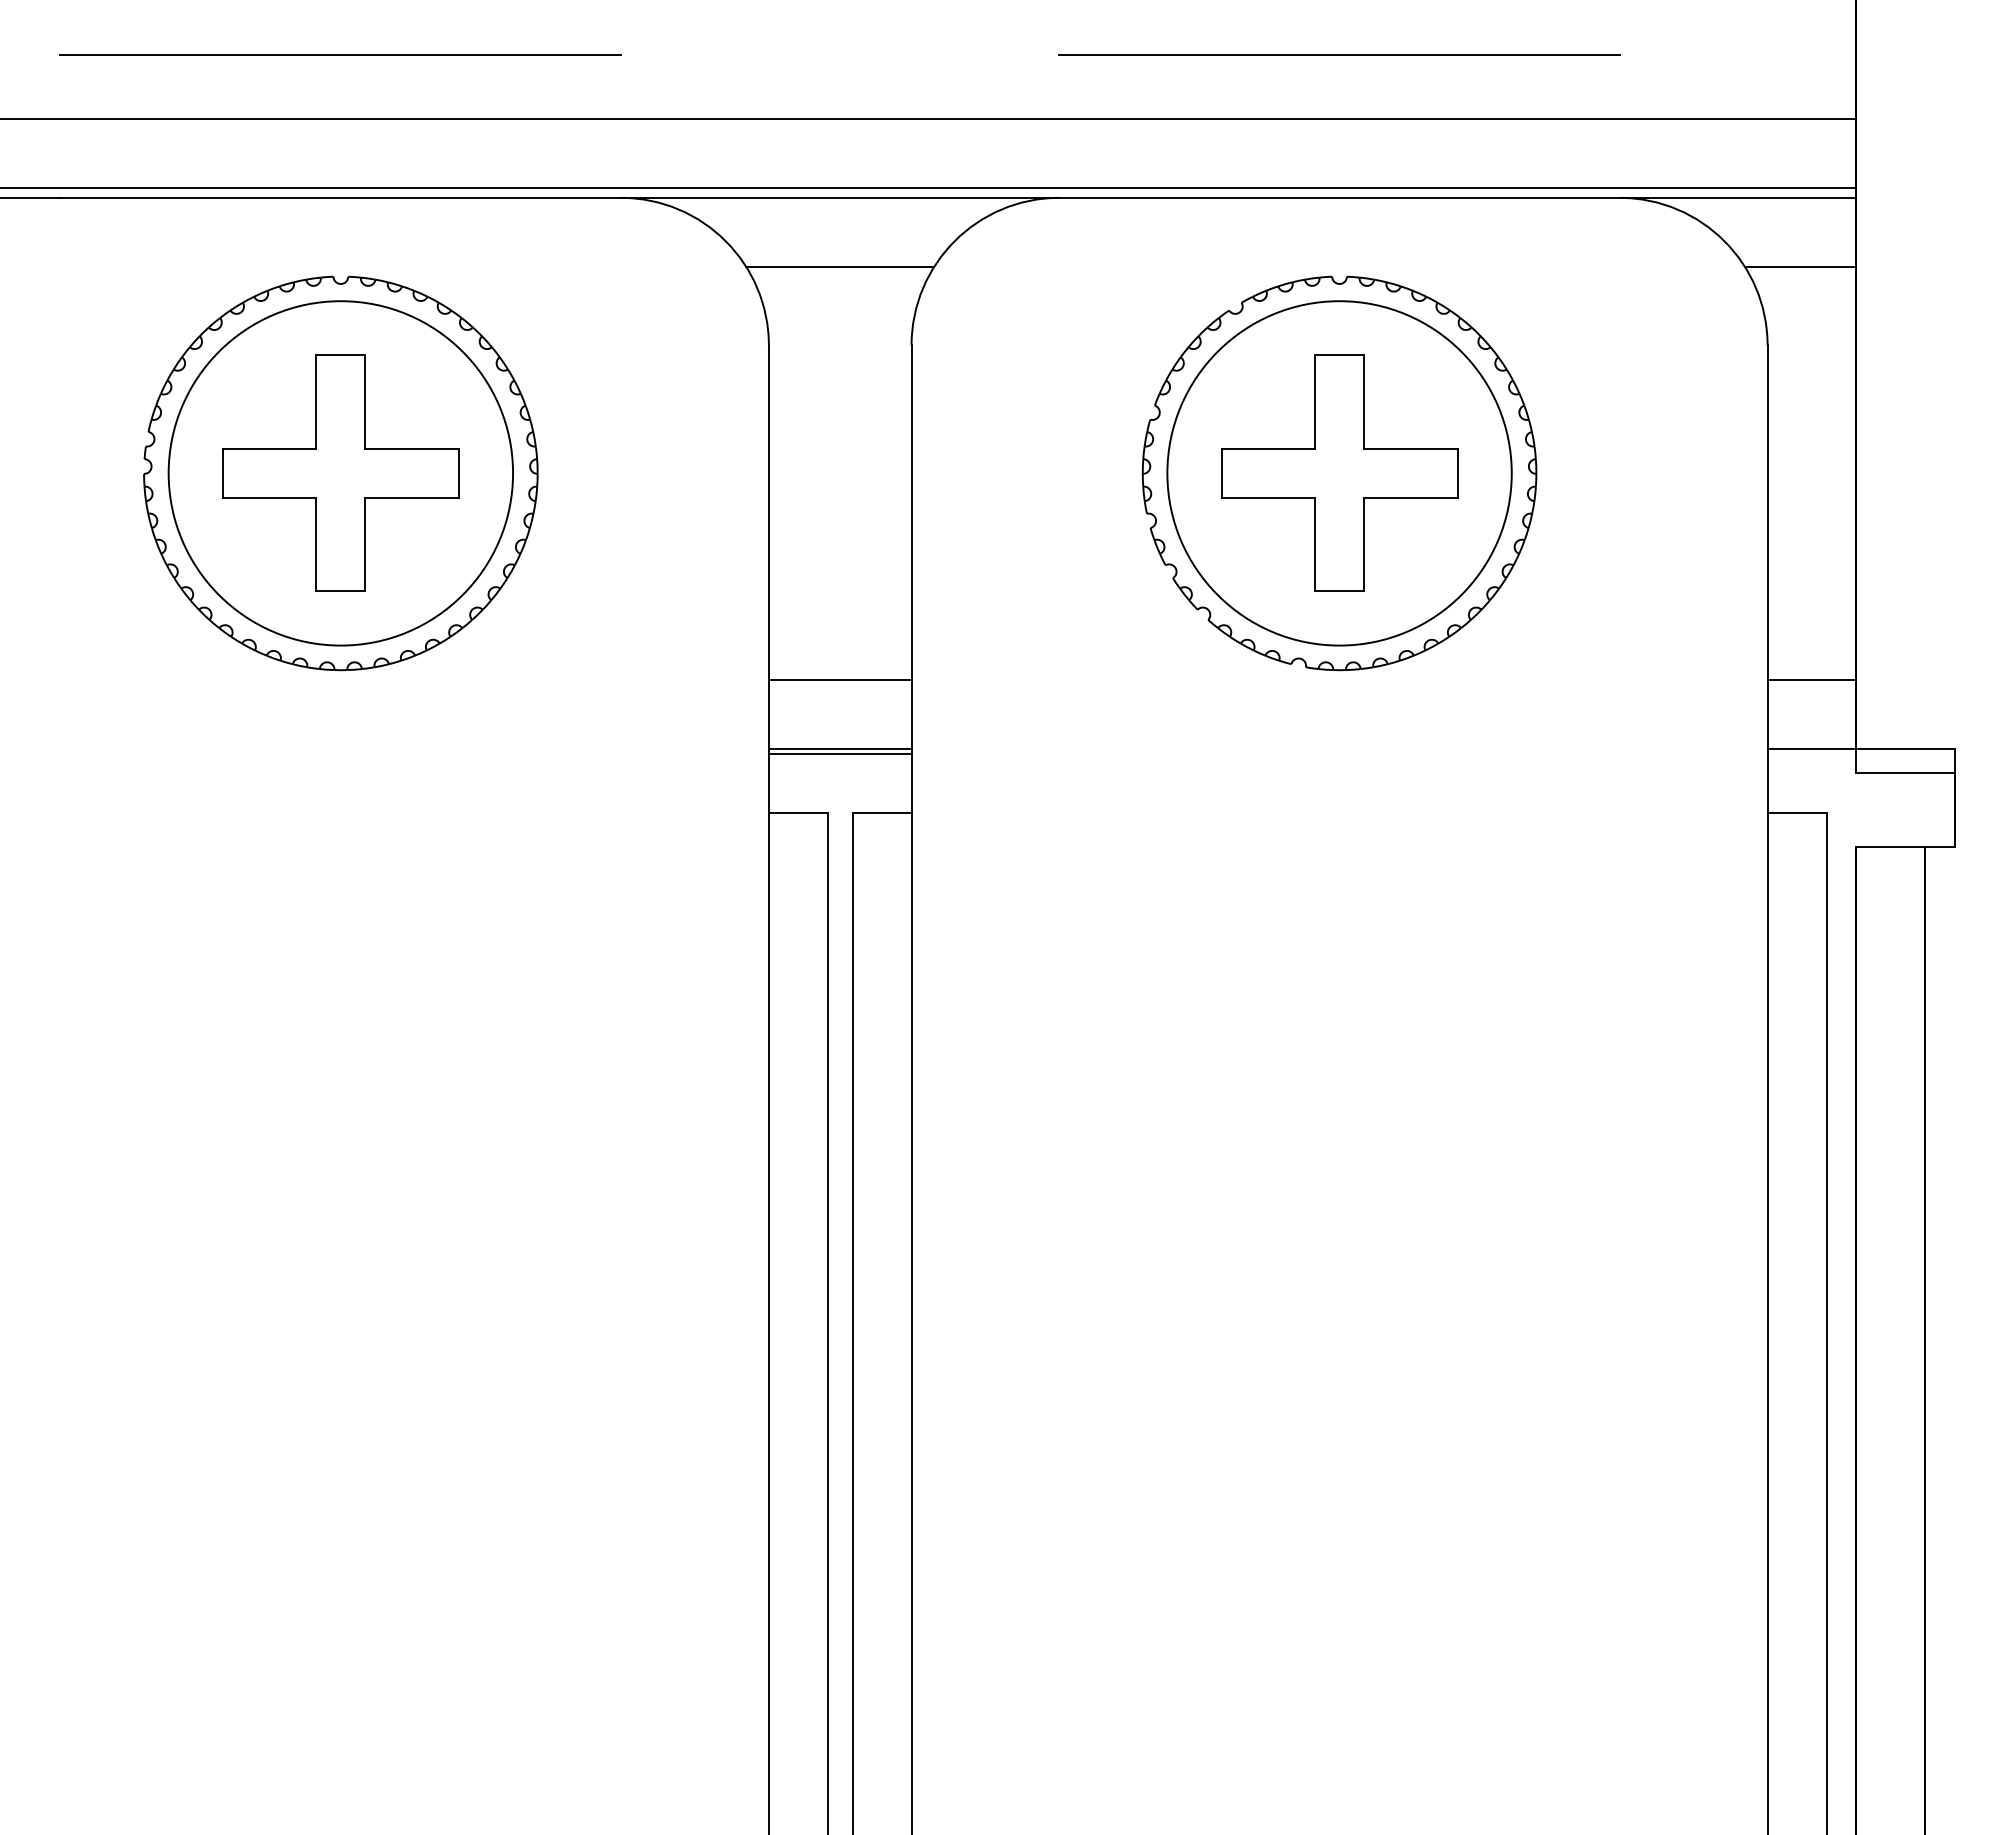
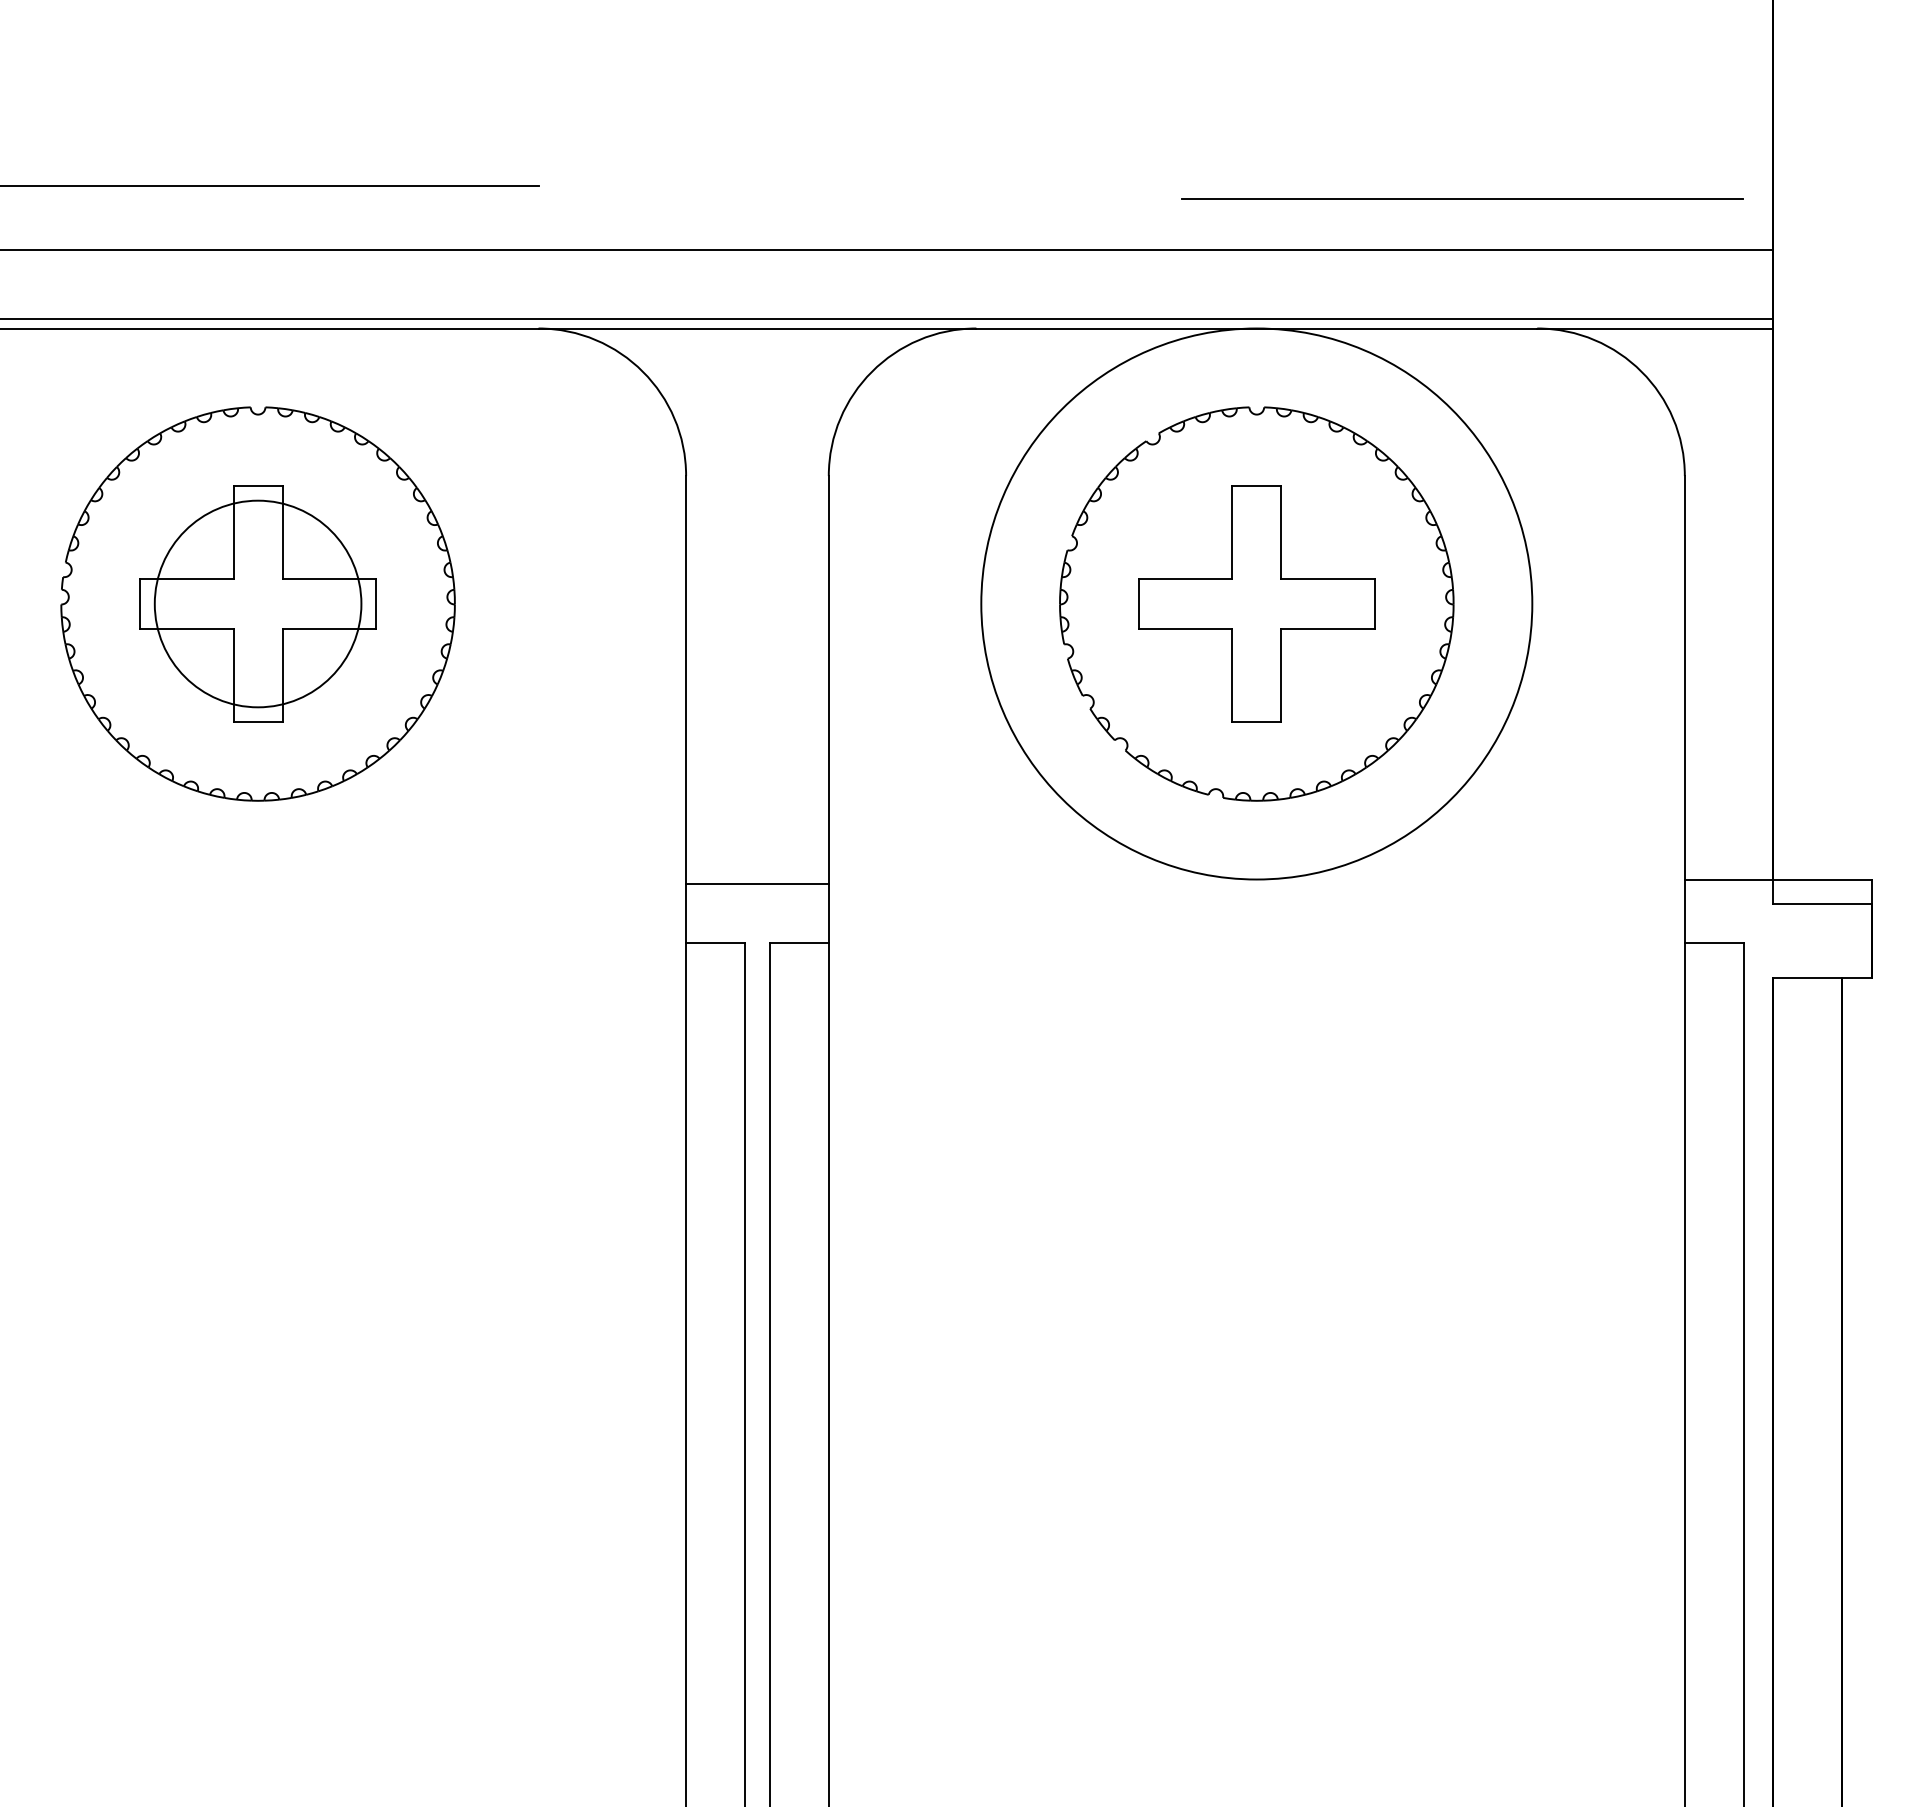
line: (1339, 54) -> (1462, 198), moved
line: (840, 266) -> (757, 397), removed
line: (1800, 266) -> (1717, 397), removed
circle: (340, 473) -> (257, 604), size x0.6
circle: (1339, 473) -> (1256, 604), size x1.6
line: (839, 680) -> (756, 811), removed
line: (1811, 680) -> (1728, 811), removed
line: (839, 748) -> (756, 879), removed

